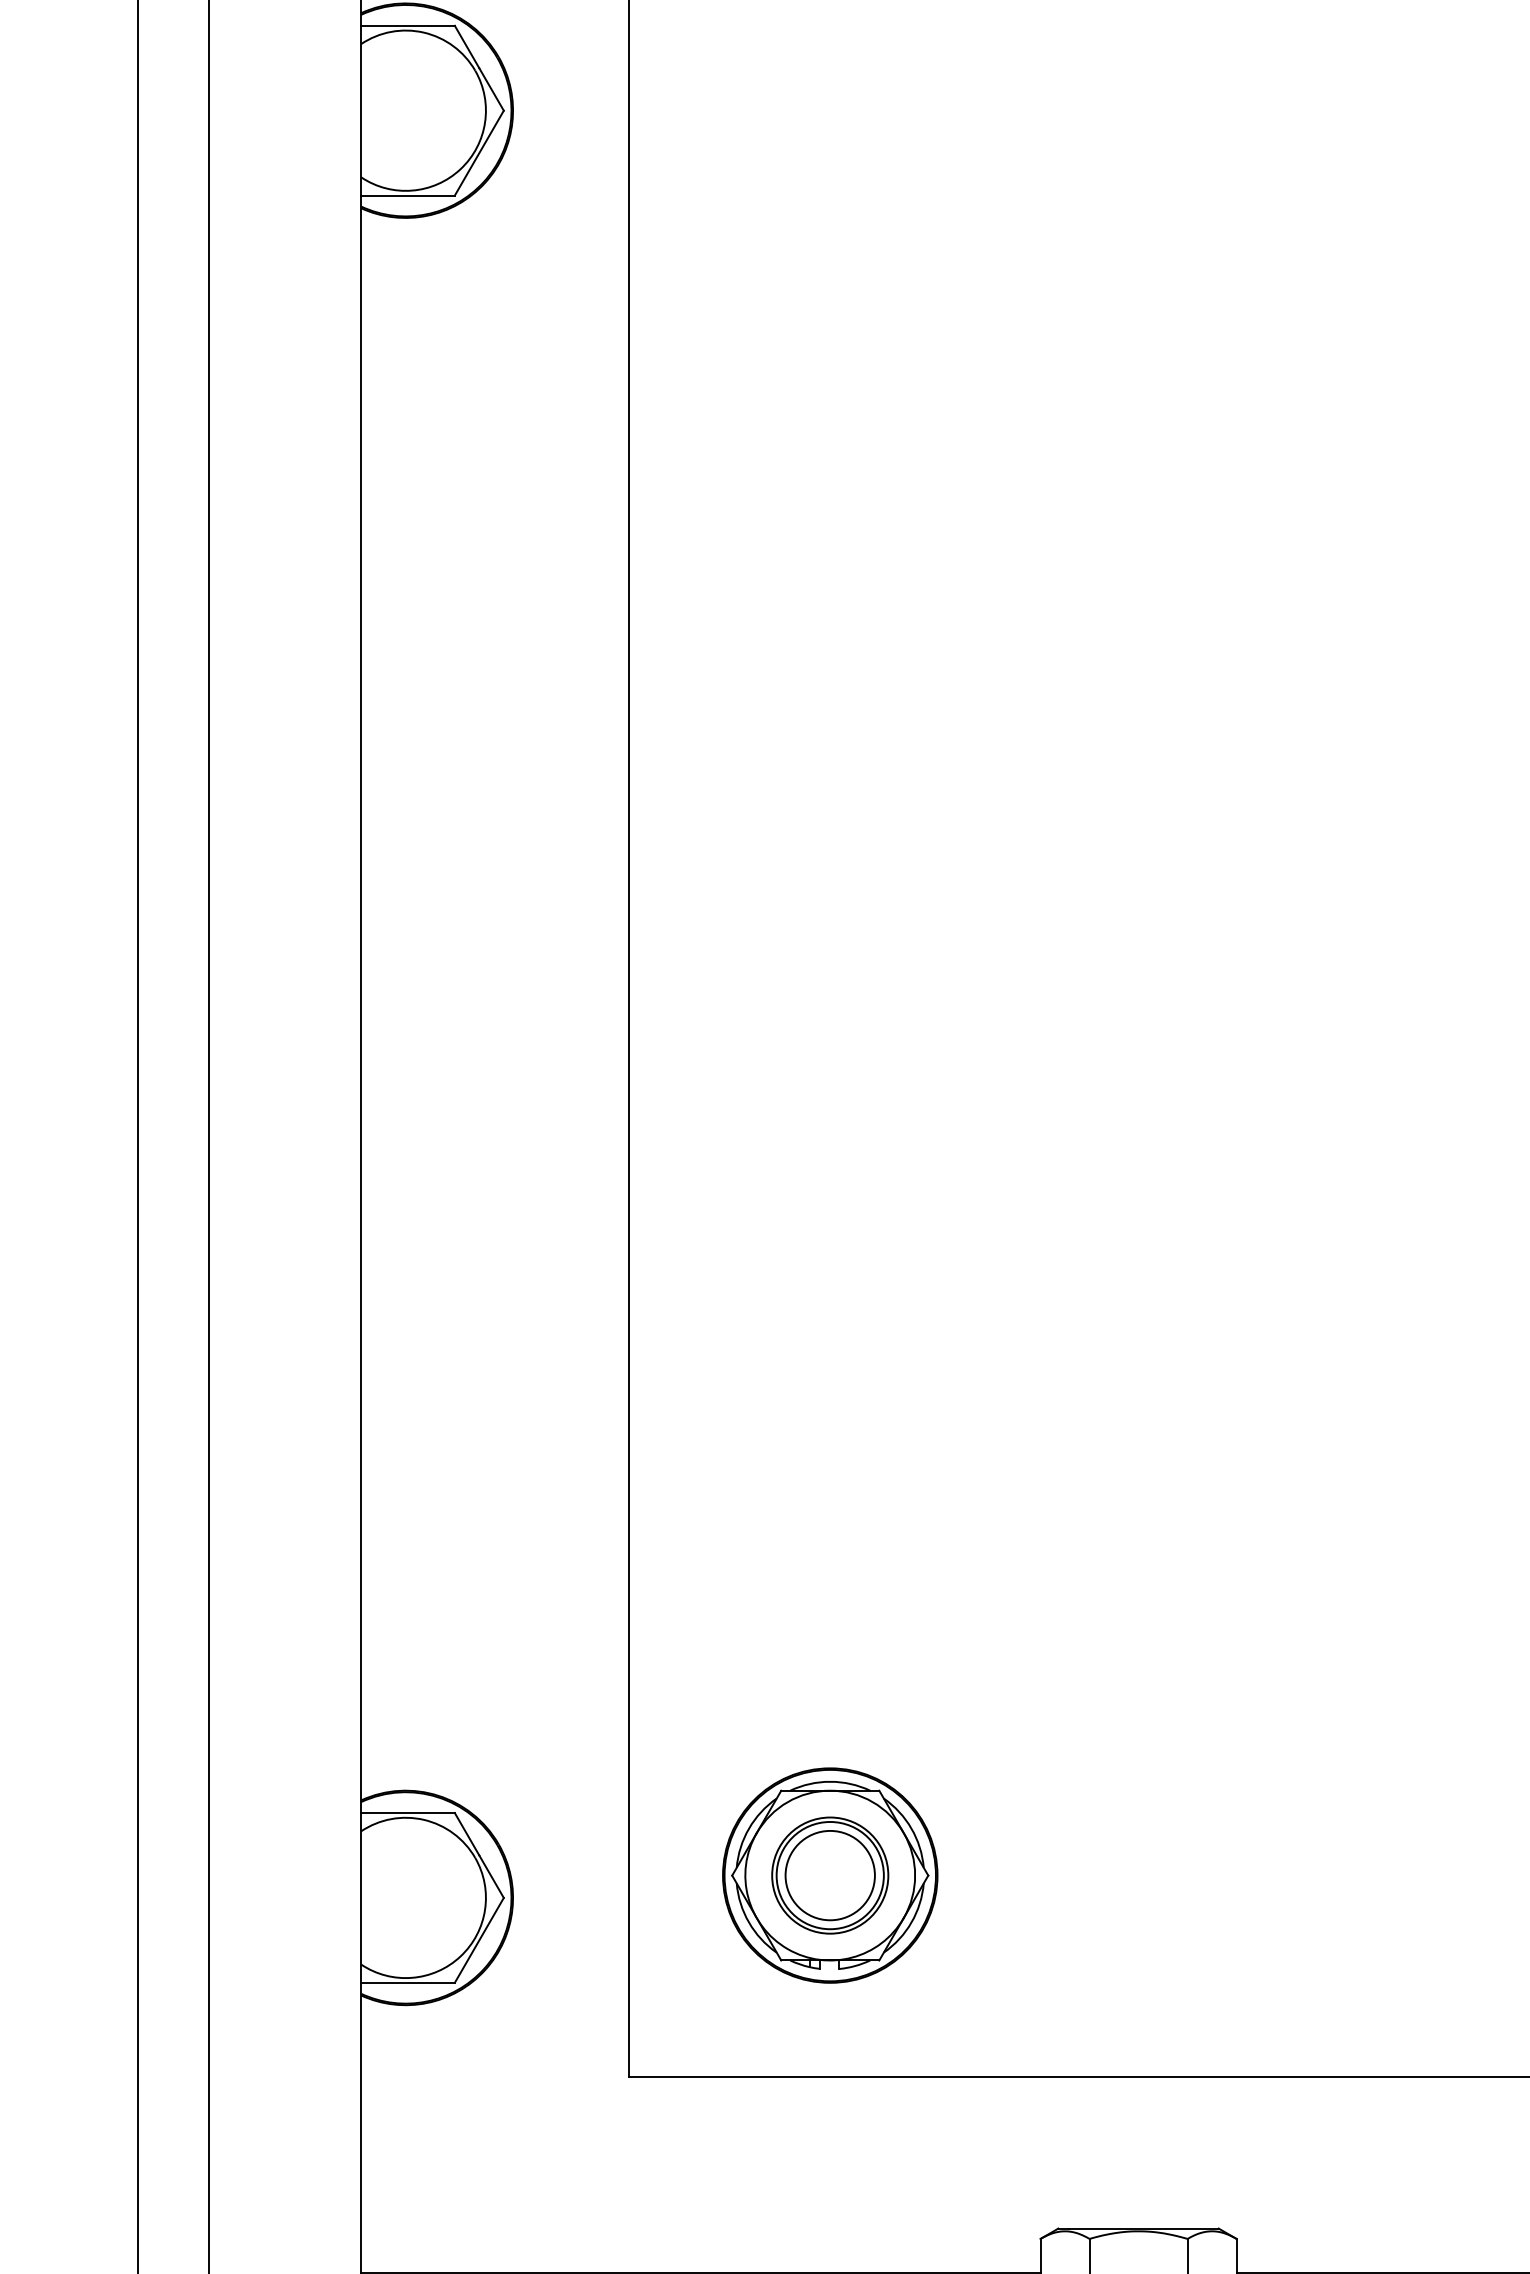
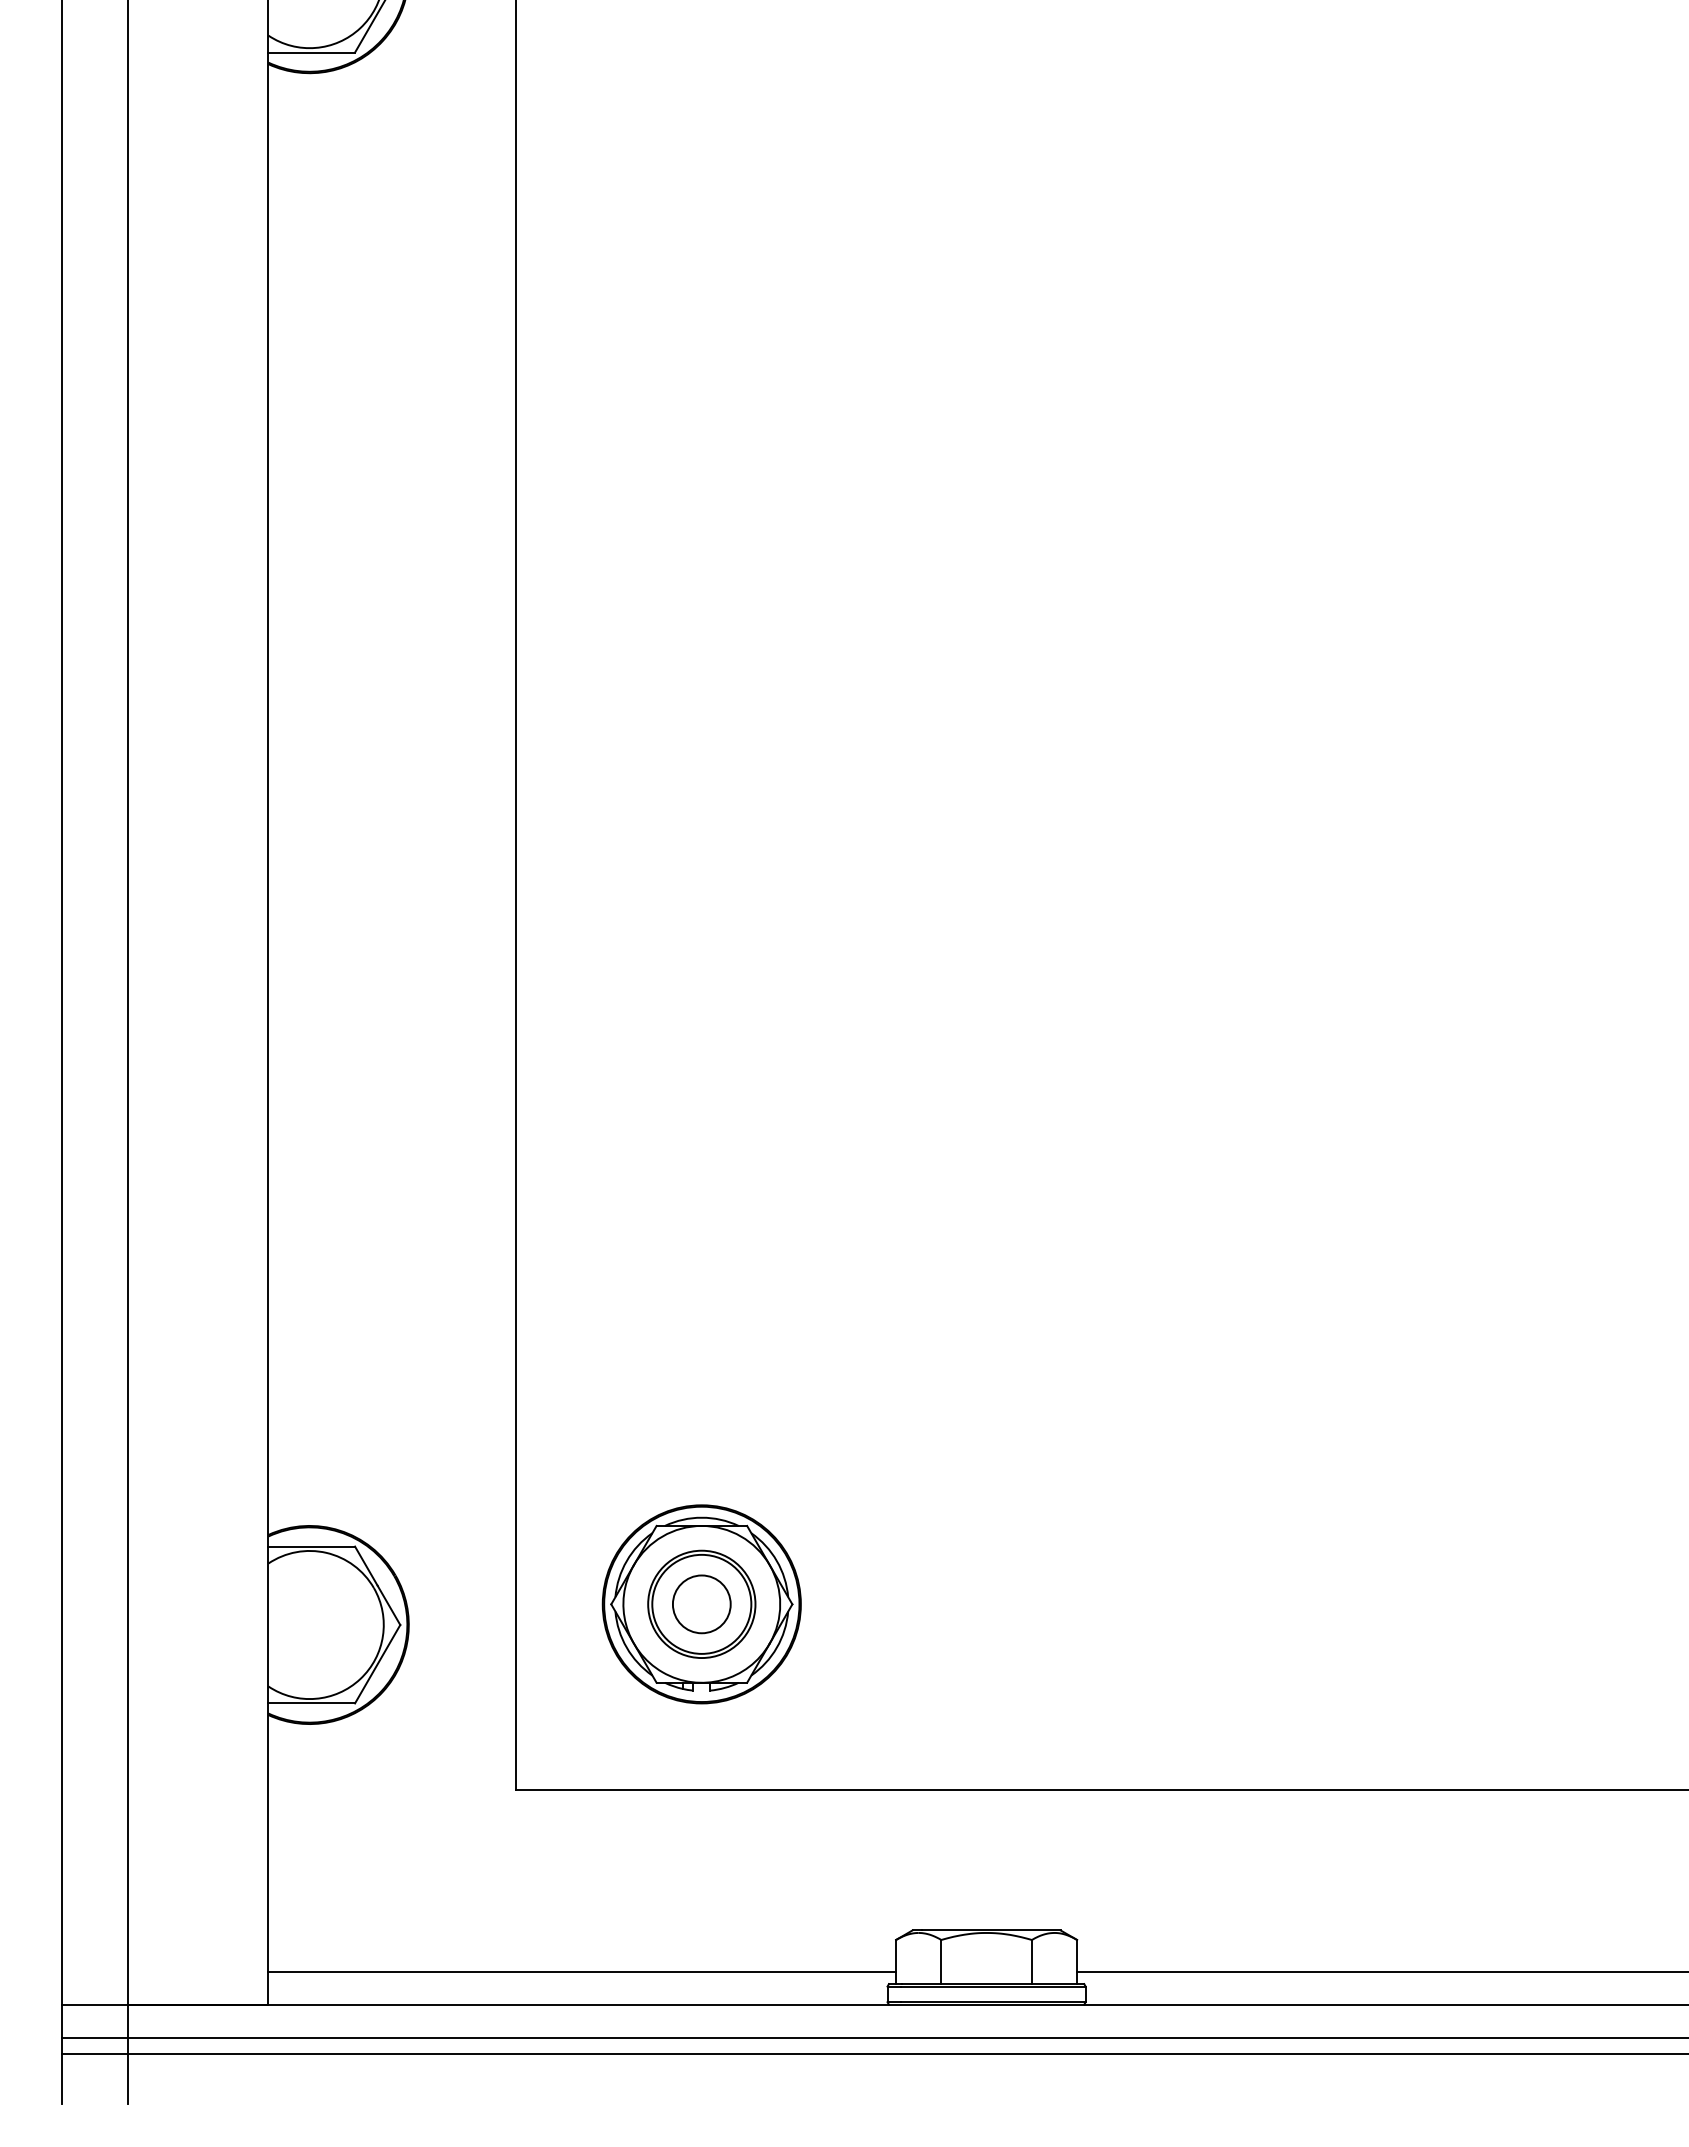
circle: (829, 1875) -> (701, 1604), size x0.7

